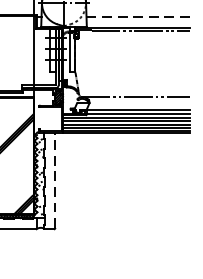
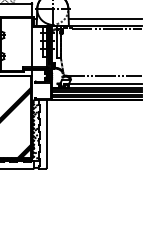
line: (138, 16) -> (105, 18), dashed -> solid
line: (55, 180) -> (46, 134), dashed -> solid

